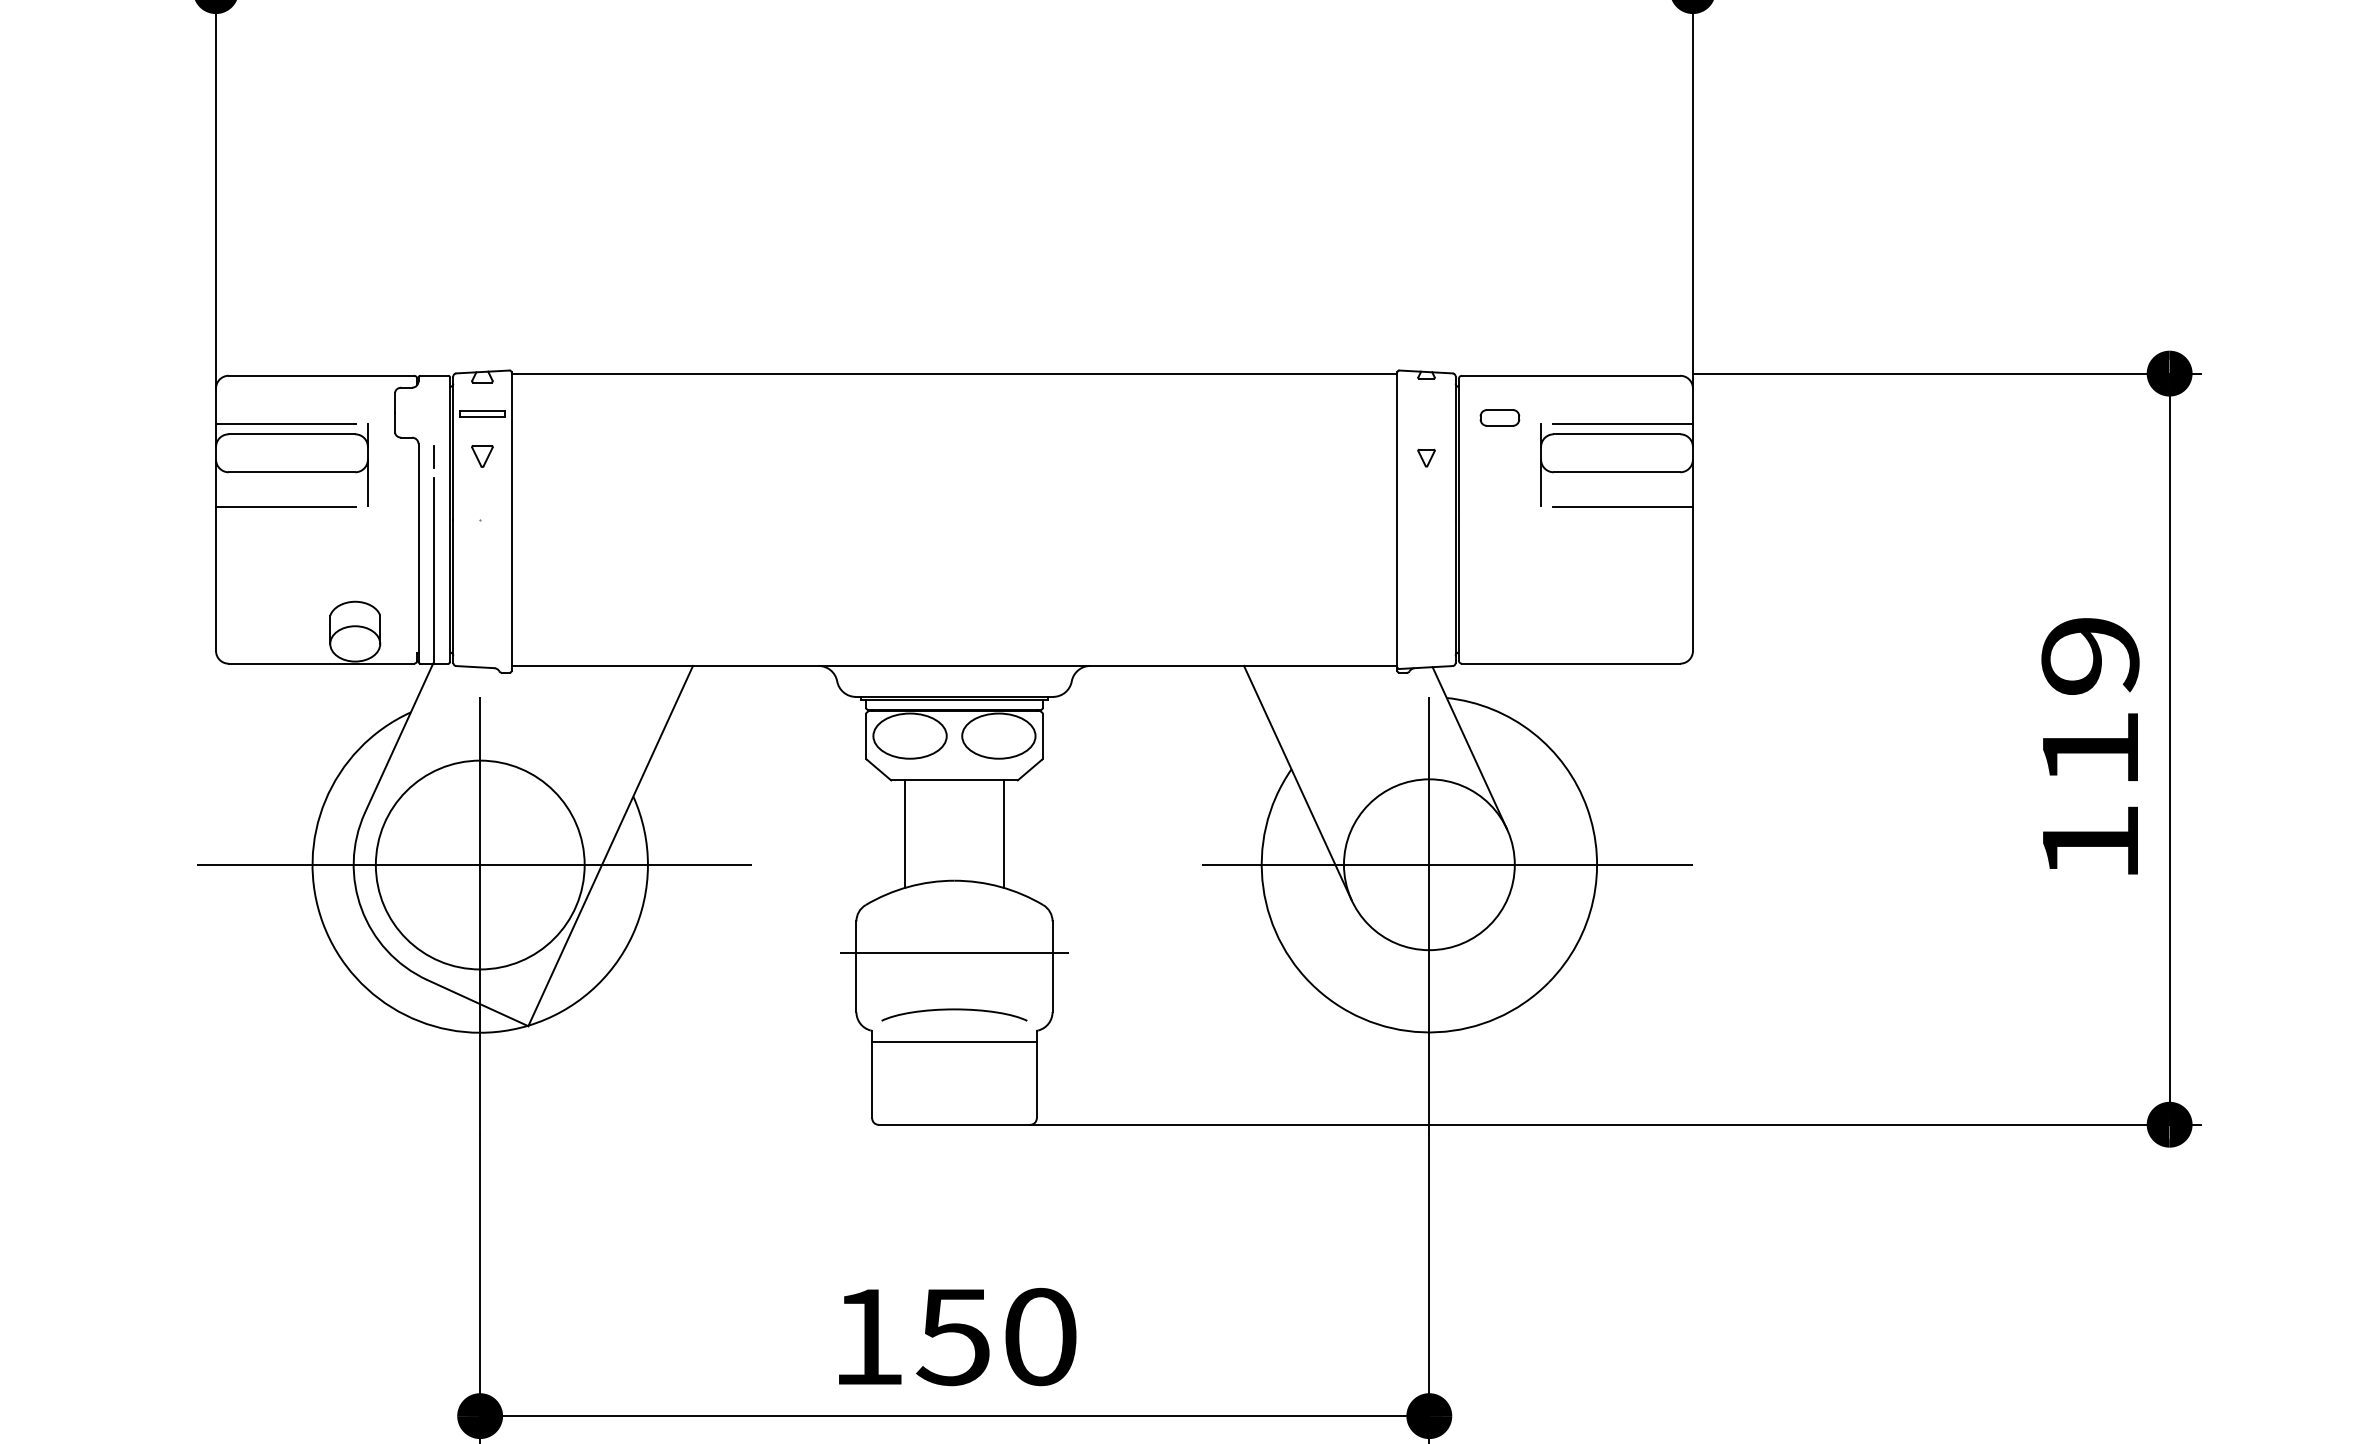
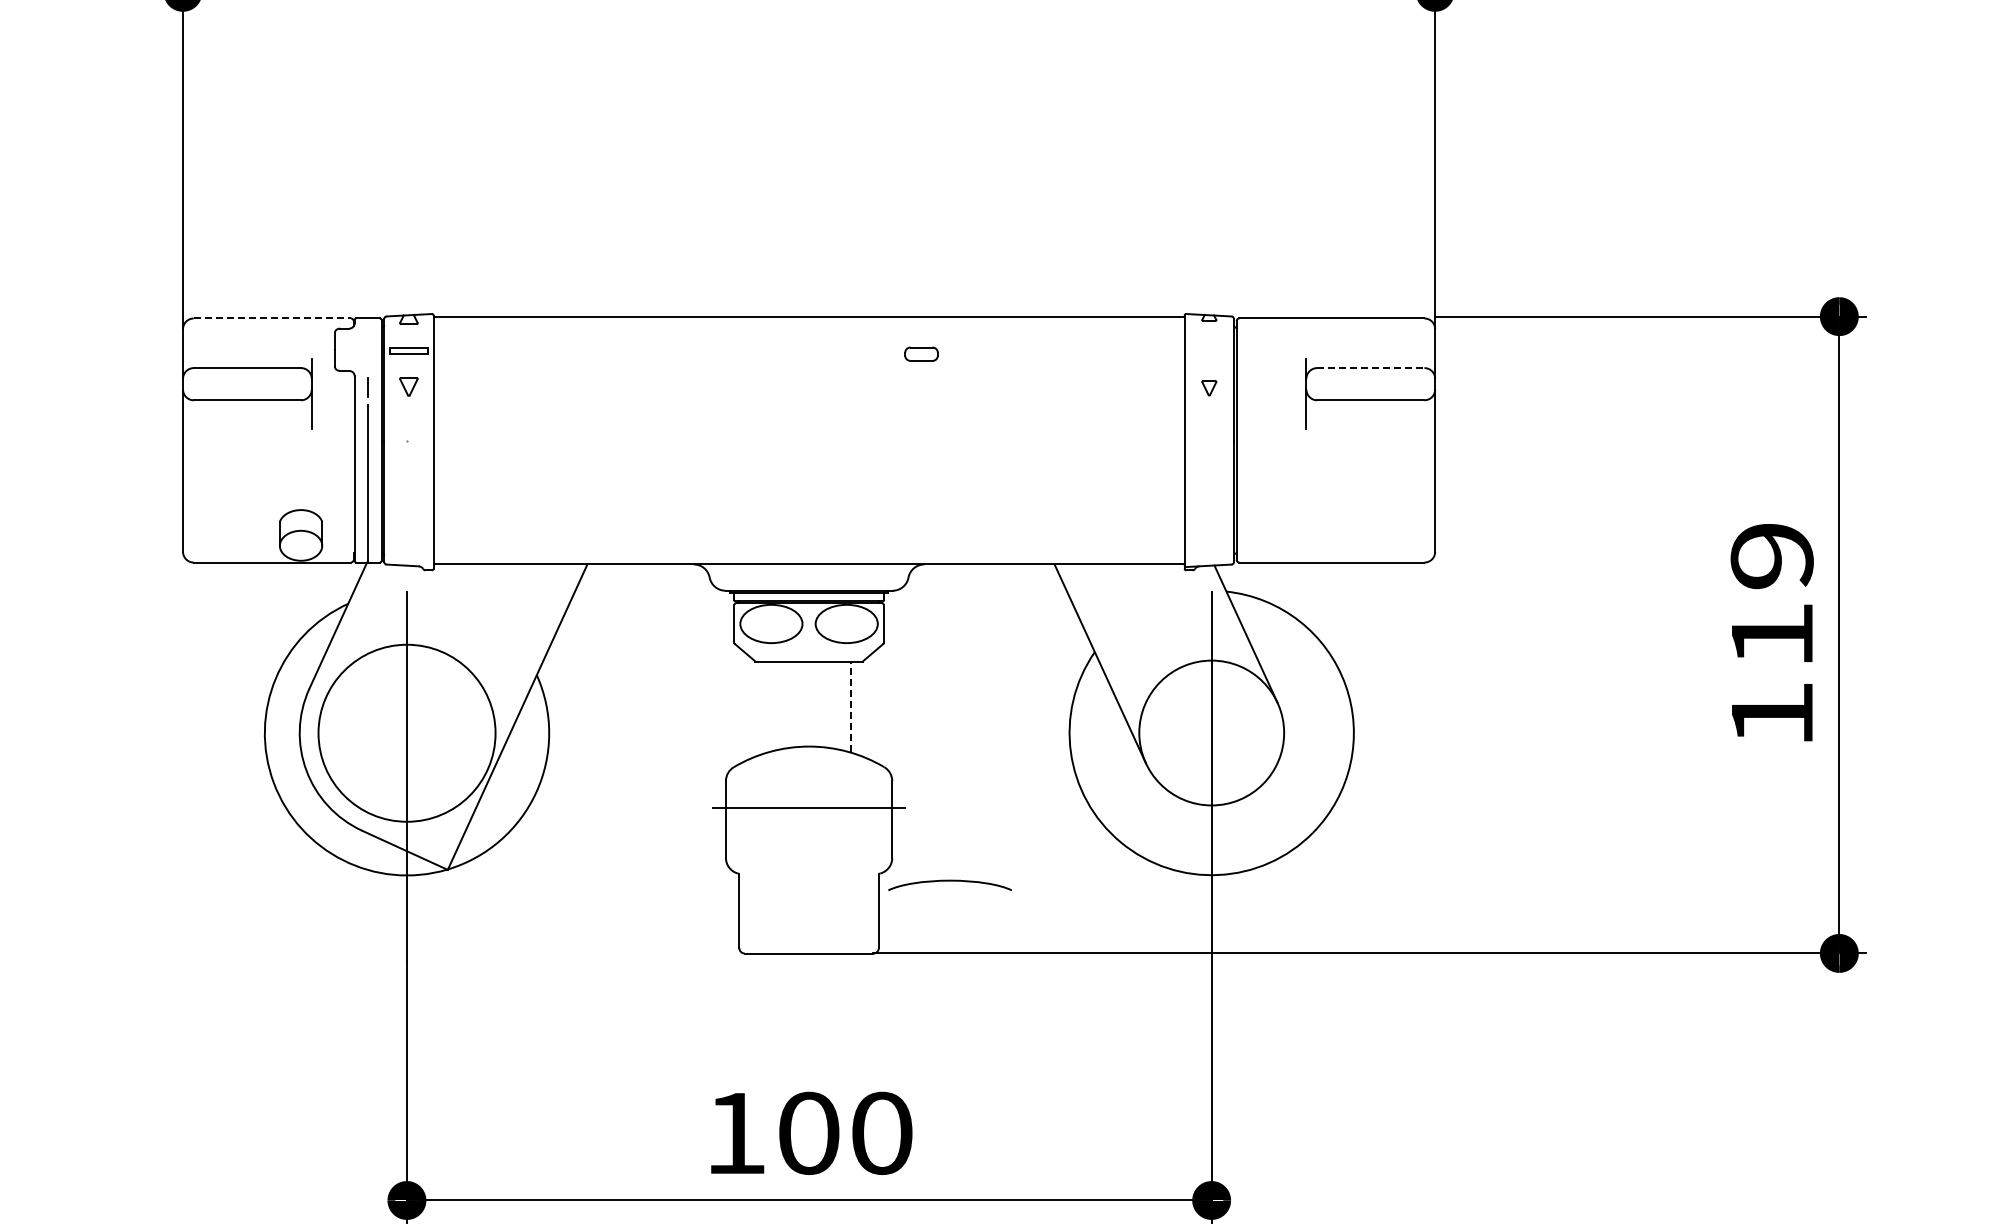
line: (321, 375) -> (272, 318), solid -> dashed
part: (1499, 417) -> (921, 353), moved
line: (286, 424) -> (242, 359), removed
line: (1622, 424) -> (1375, 359), removed
line: (1616, 434) -> (1370, 368), solid -> dashed
line: (286, 506) -> (242, 429), removed
line: (1622, 506) -> (1375, 429), removed
line: (904, 833) -> (766, 706), removed
line: (1004, 833) -> (851, 706), solid -> dashed
line: (474, 865) -> (402, 733), removed
line: (1446, 865) -> (1226, 733), removed
curve: (953, 1010) -> (949, 881), moved
line: (953, 1042) -> (808, 883), removed
text: (952, 1335) -> (807, 1132), 150 -> 100

